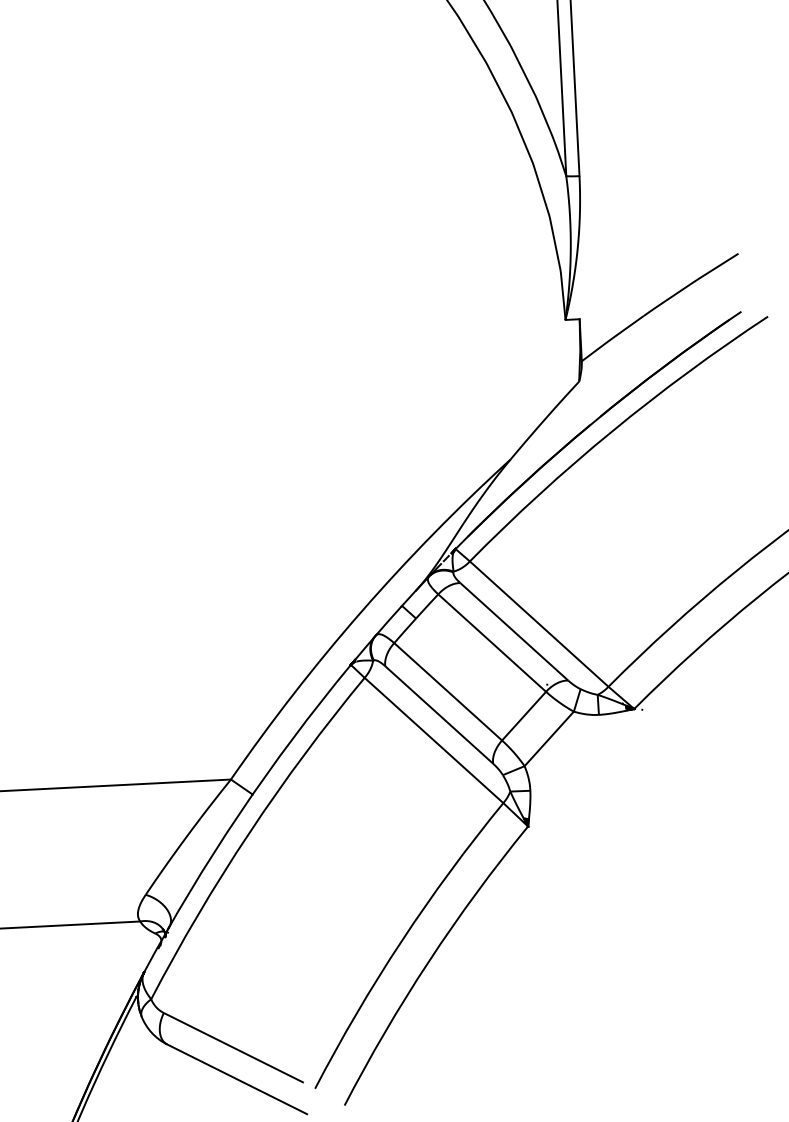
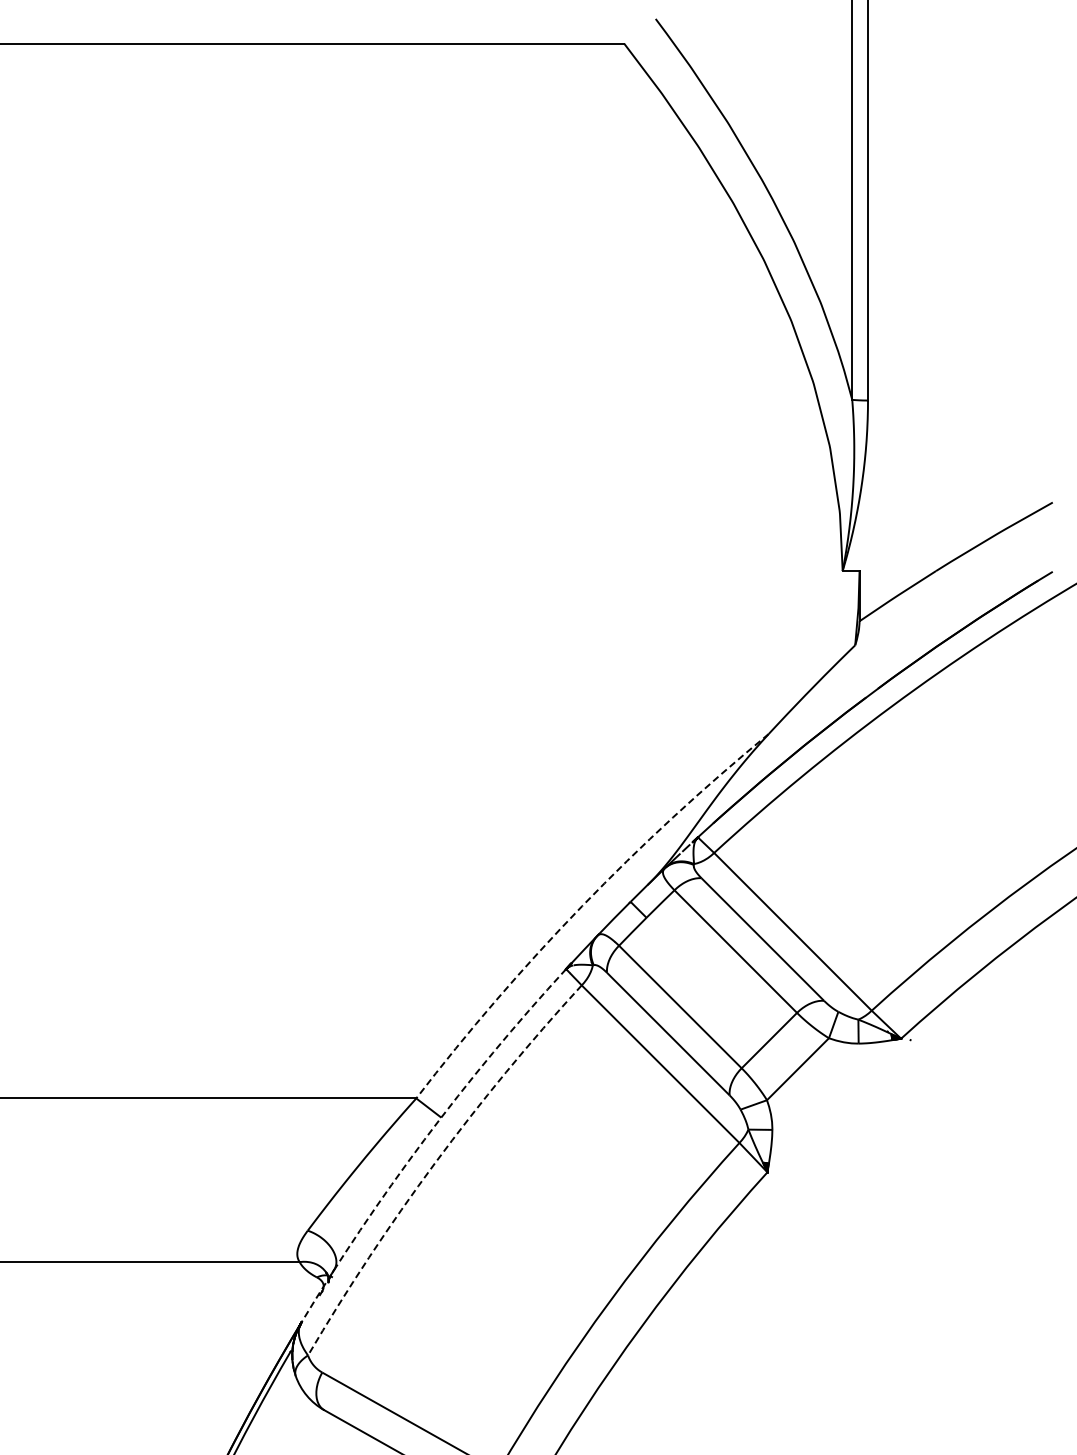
arc: (361, 611) -> (582, 906), solid -> dashed
arc: (239, 813) -> (424, 1139), solid -> dashed
arc: (249, 833) -> (435, 1163), solid -> dashed

